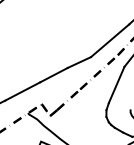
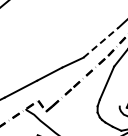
line: (110, 40) -> (101, 42), solid -> dashed

